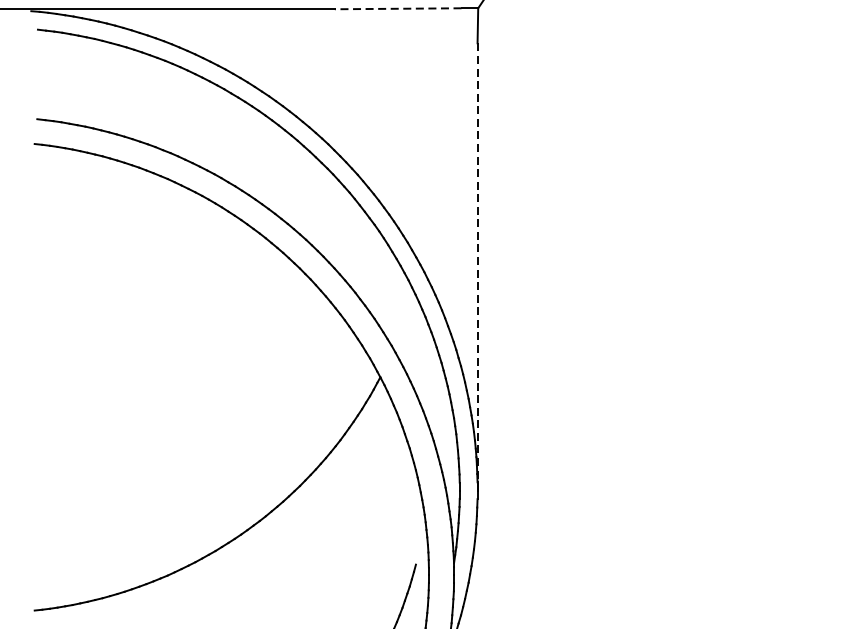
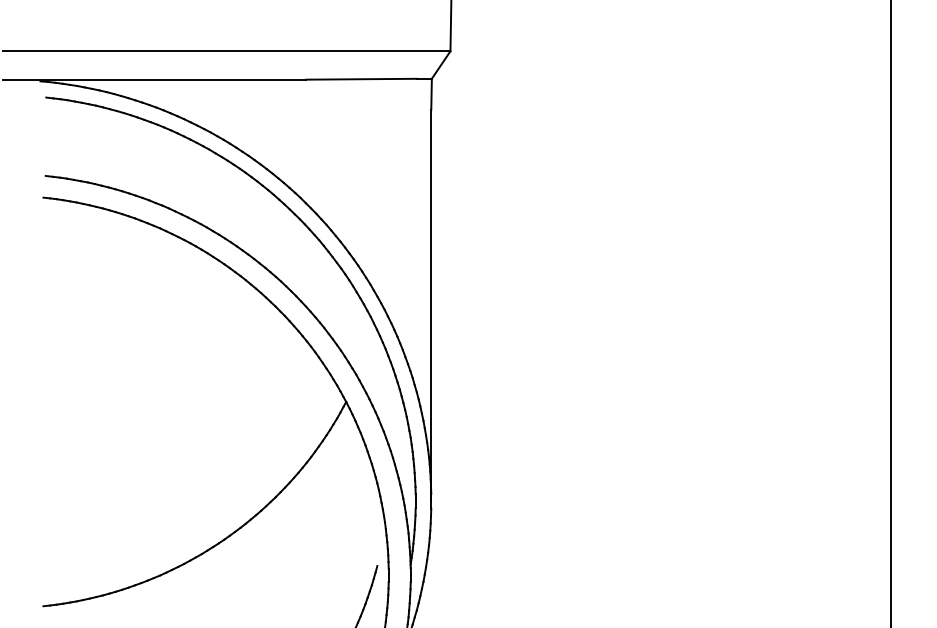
line: (397, 9) -> (361, 79), dashed -> solid
line: (477, 267) -> (431, 305), dashed -> solid

